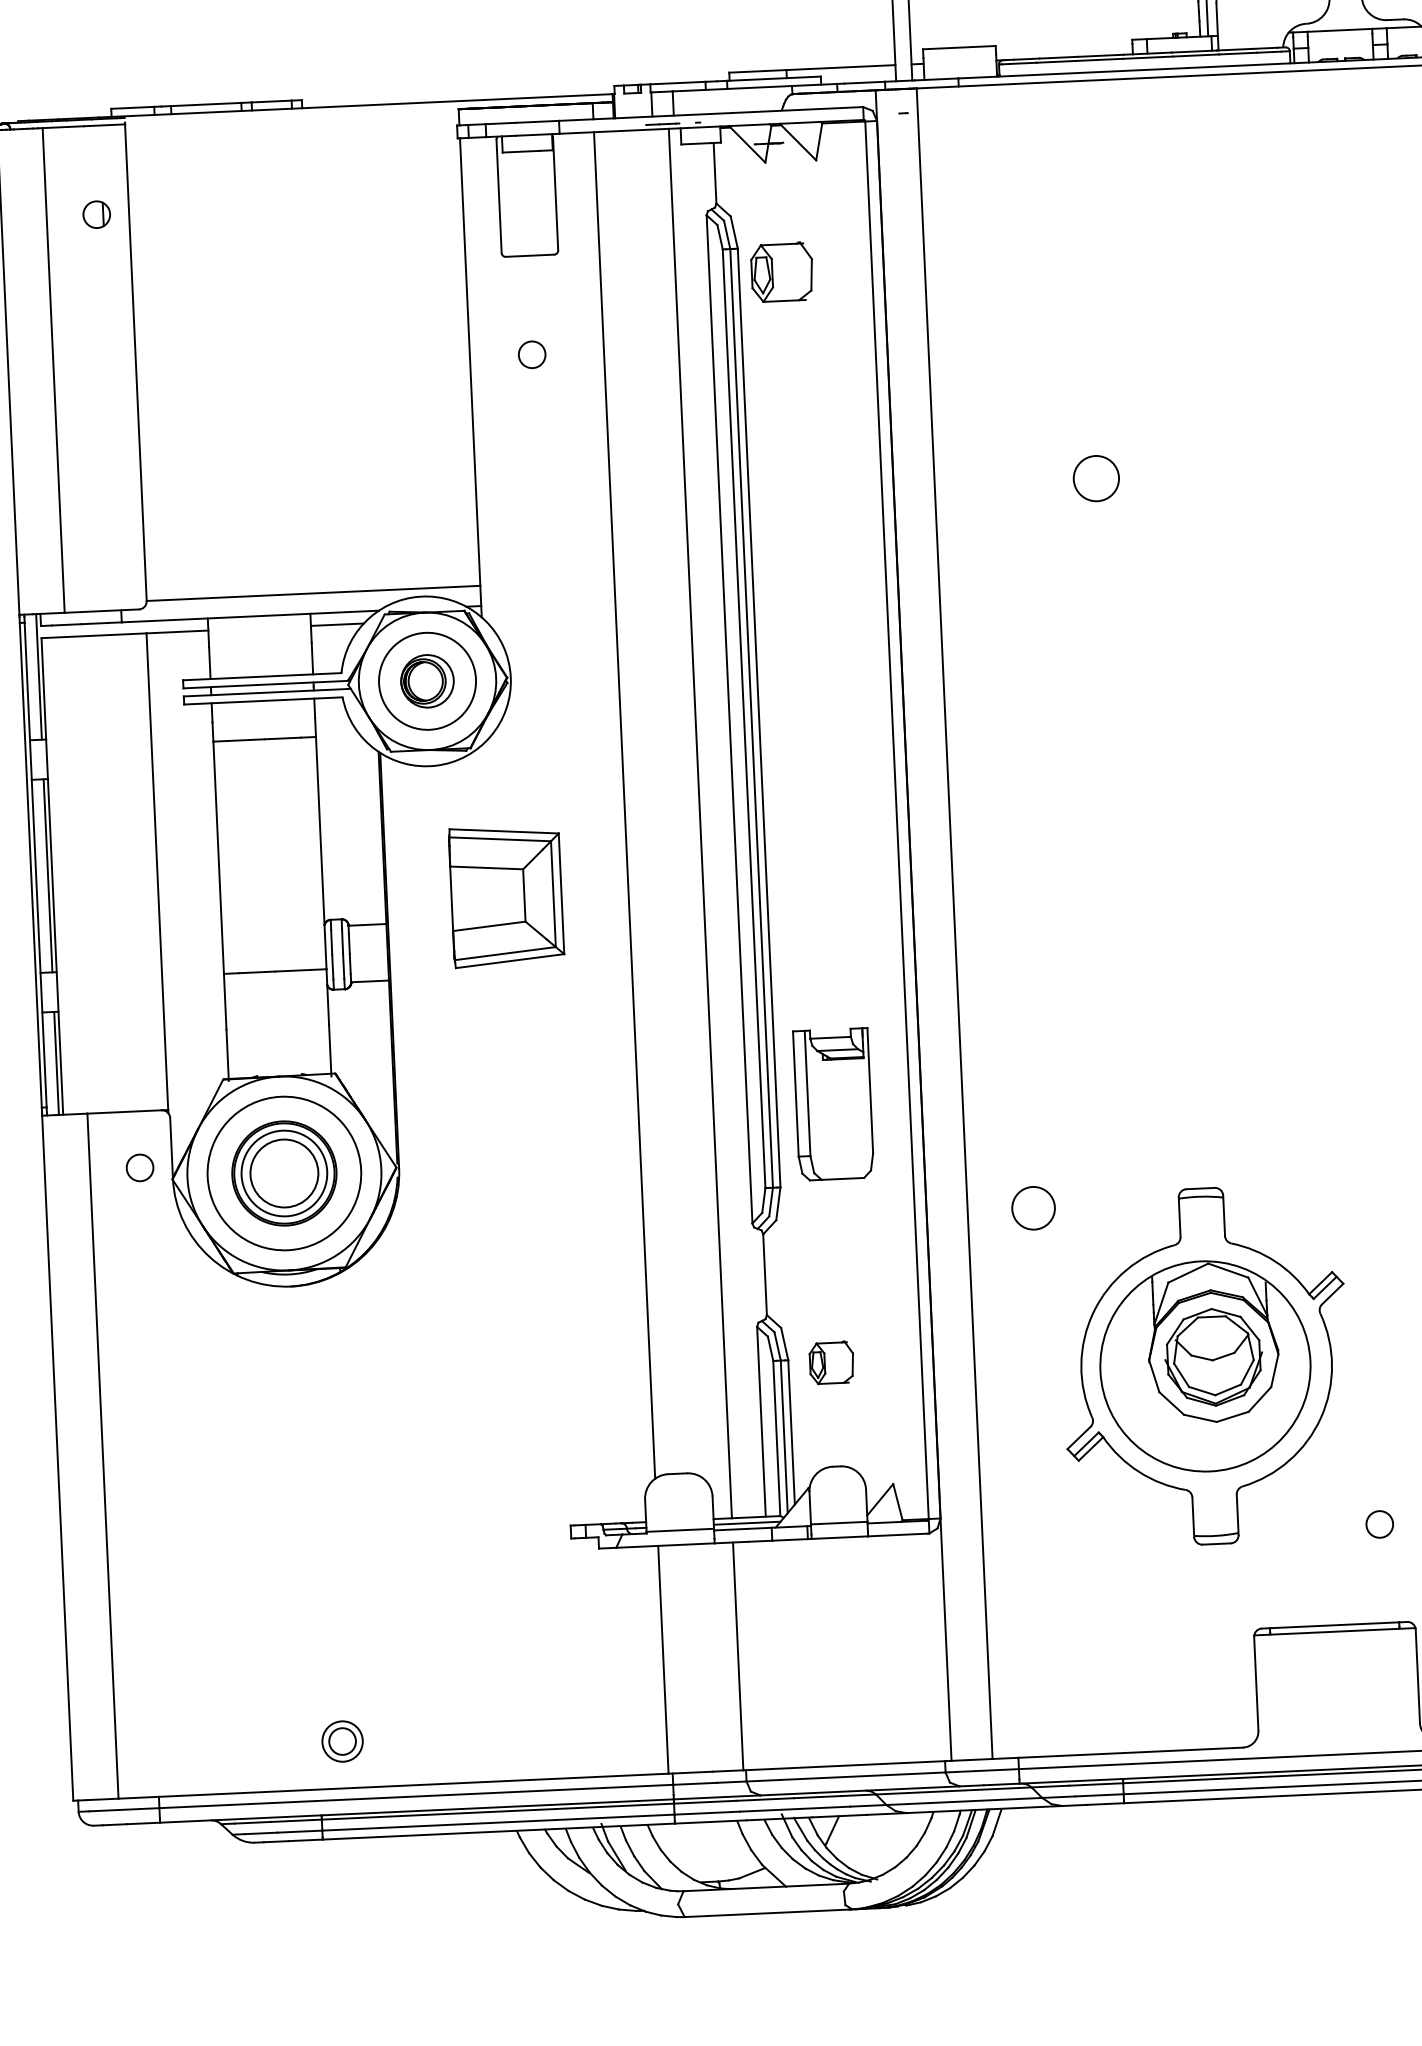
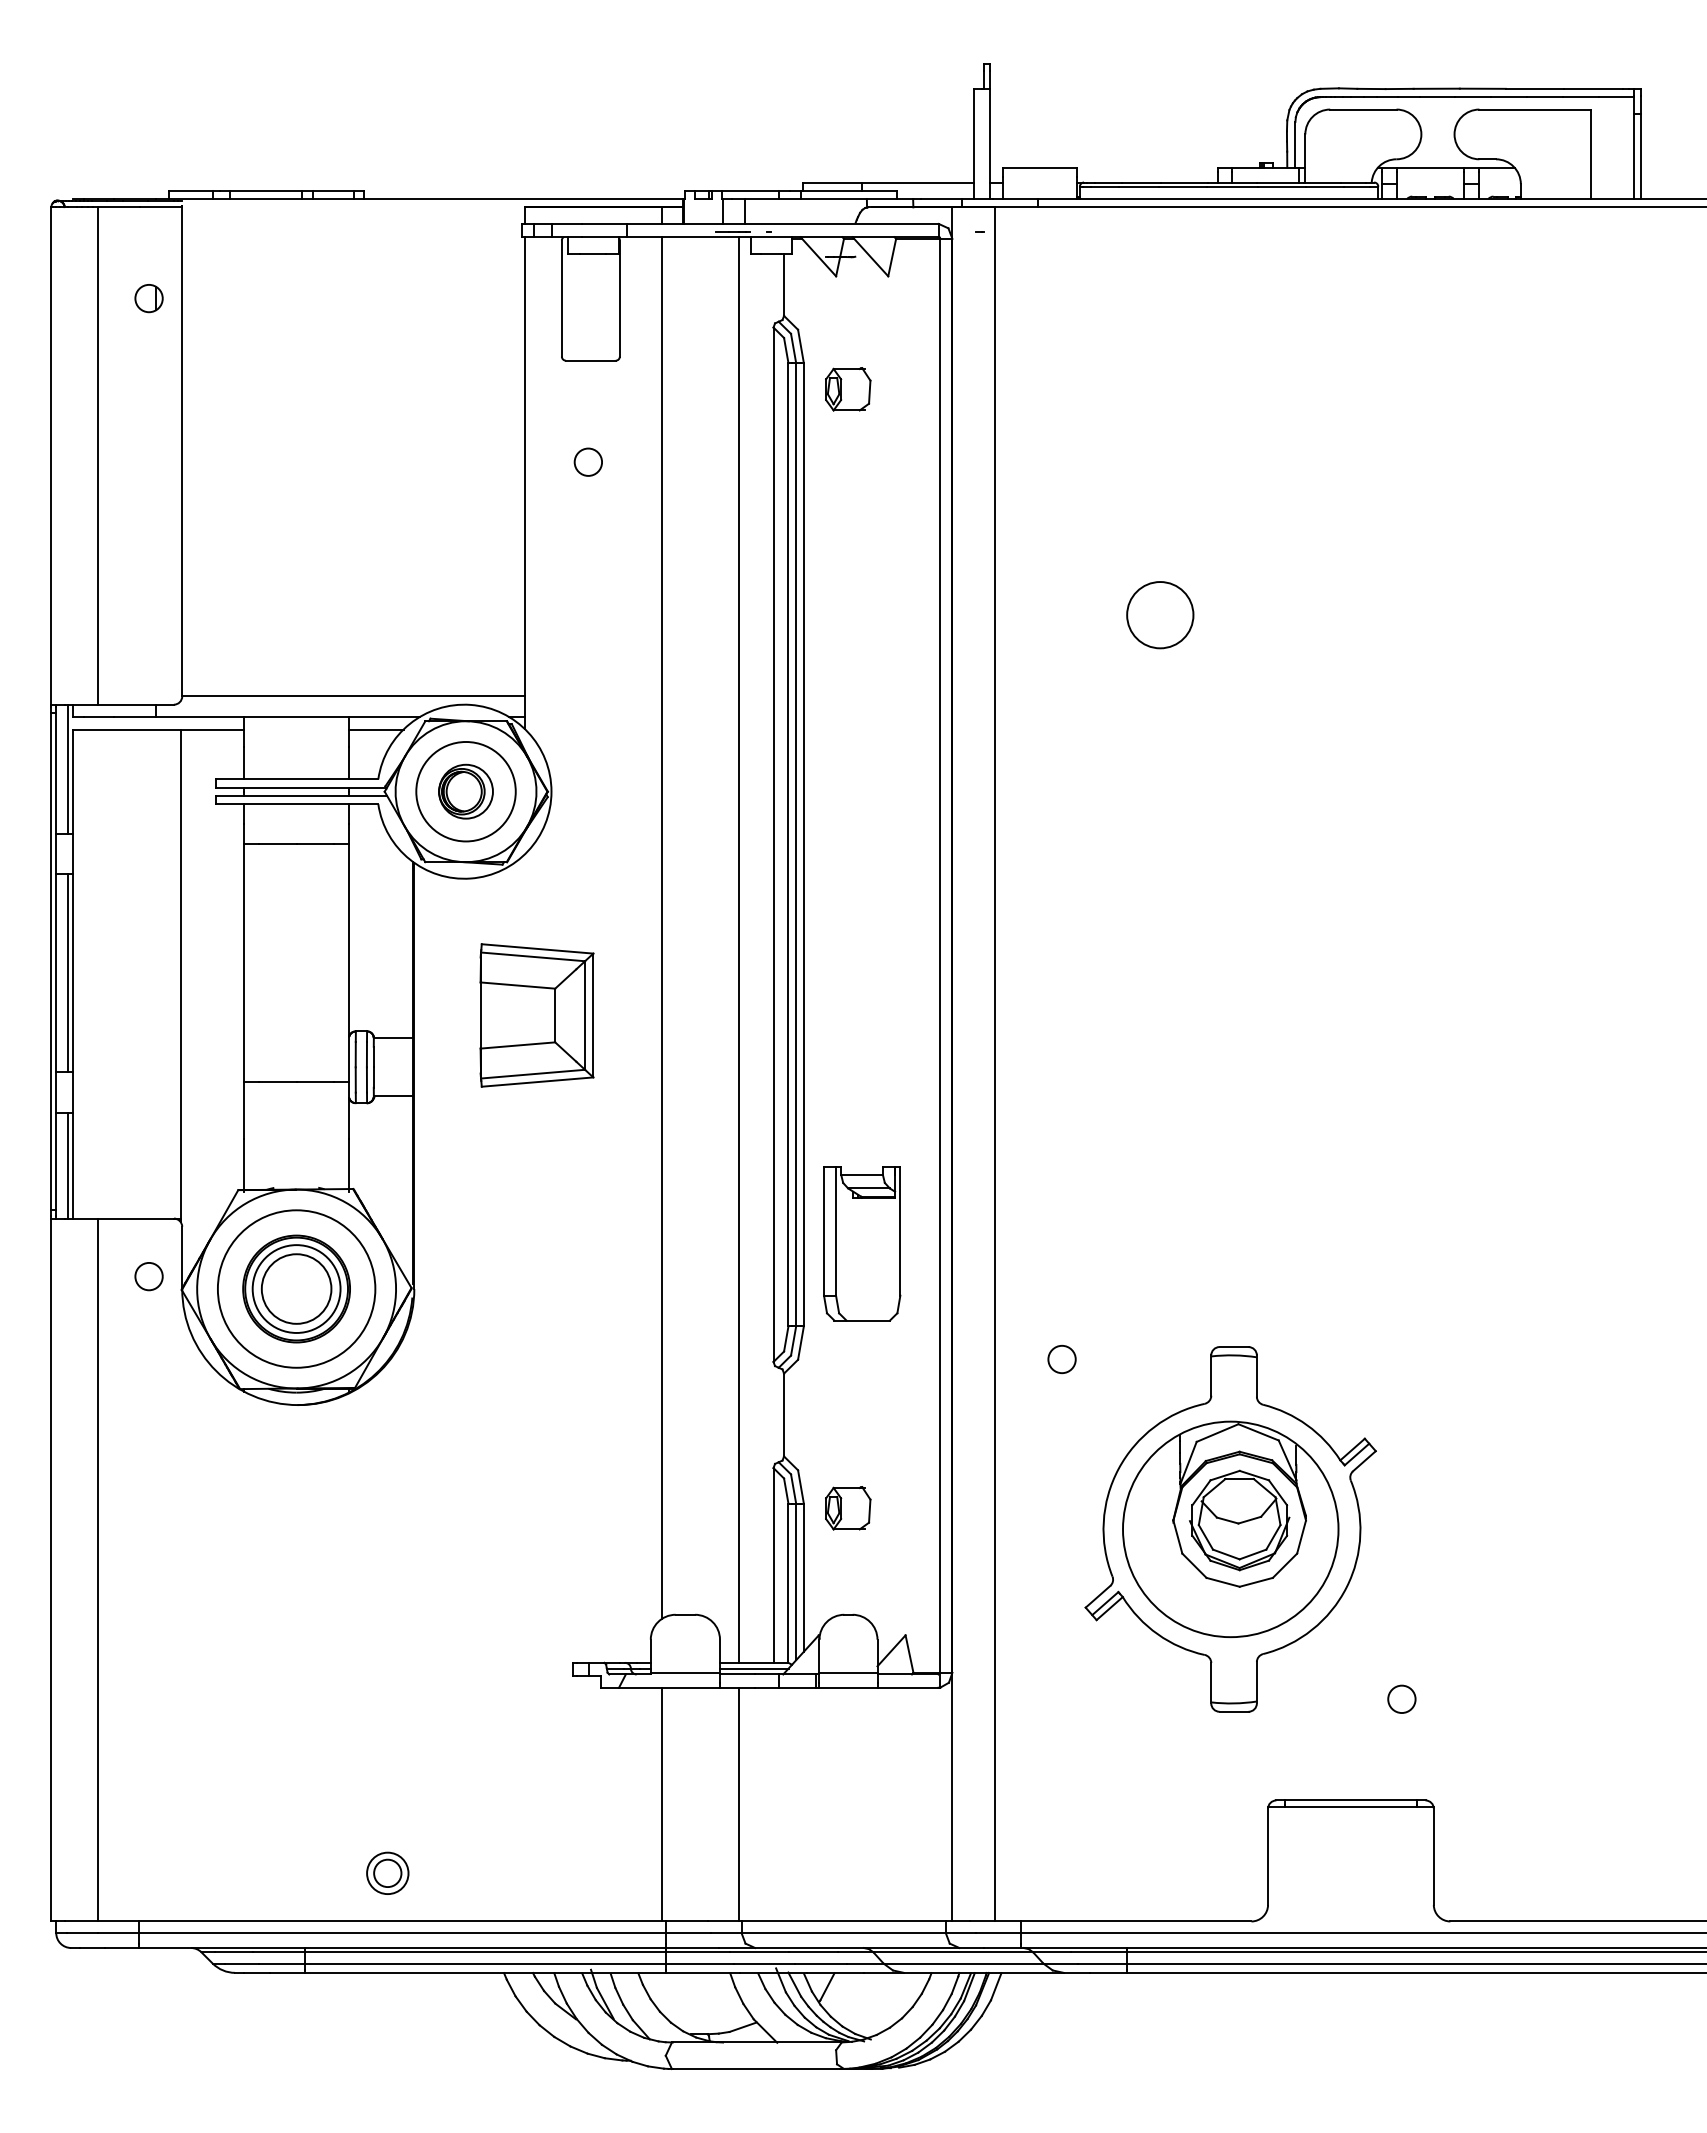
part: (782, 272) -> (848, 389), size x0.71
circle: (1096, 478) -> (1160, 615), size x1.43
circle: (1032, 1208) -> (1061, 1359), size x0.62
part: (342, 1740) -> (387, 1872), moved

